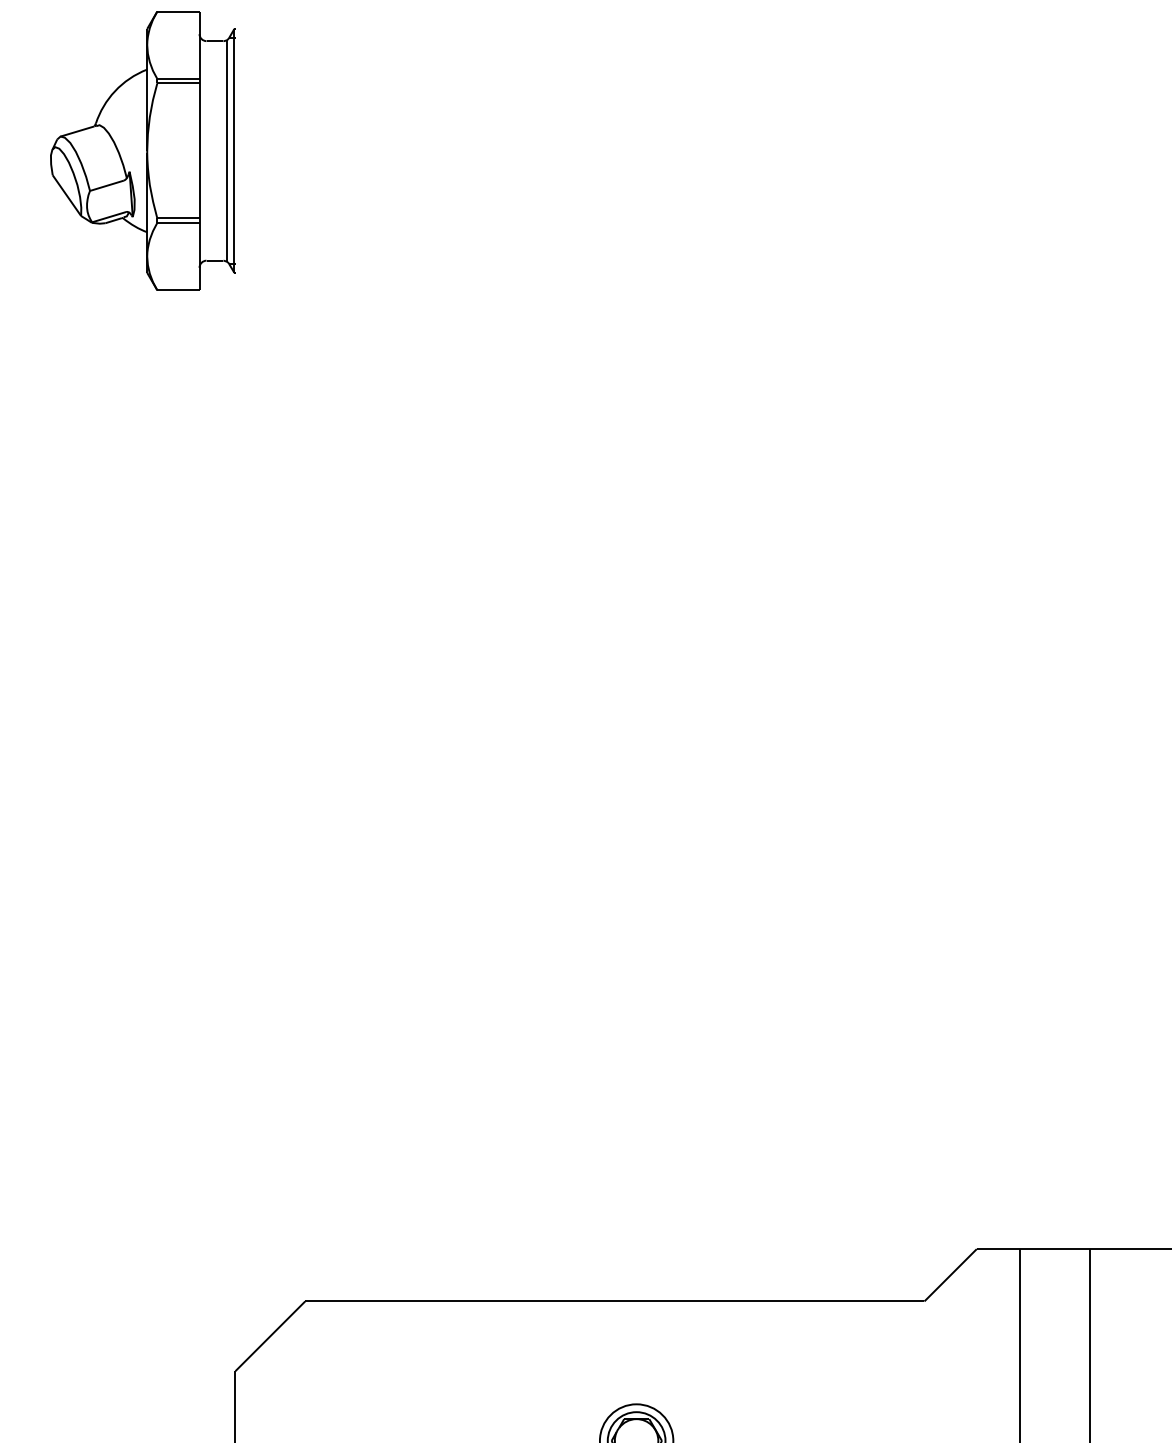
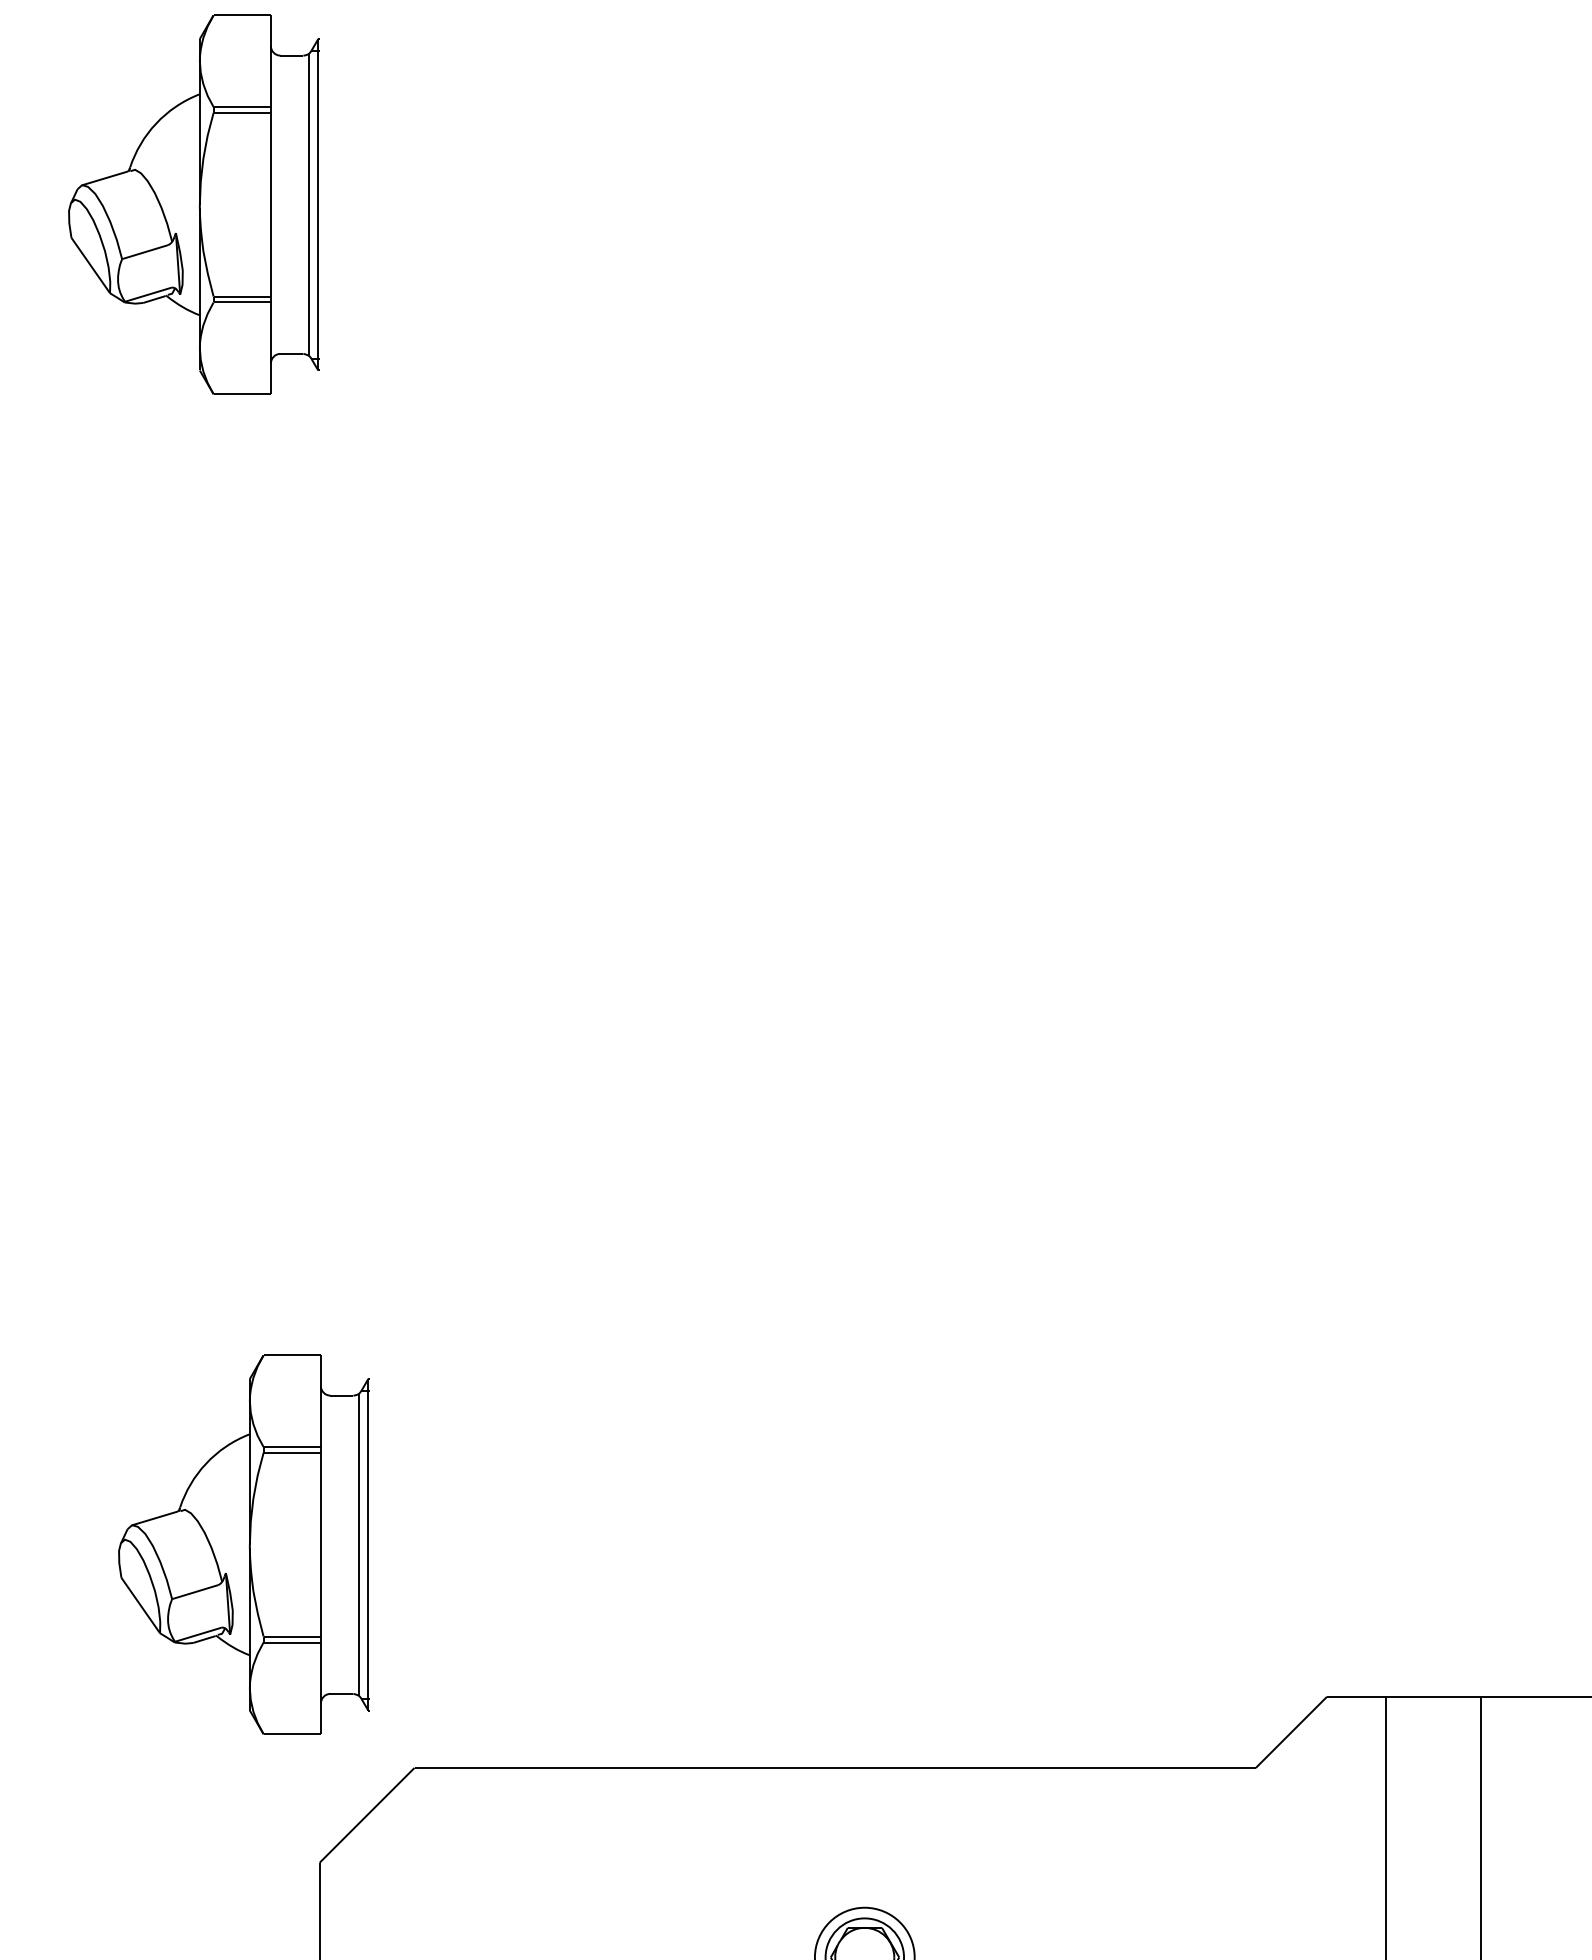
part: (179, 1136) -> (243, 1544), added

